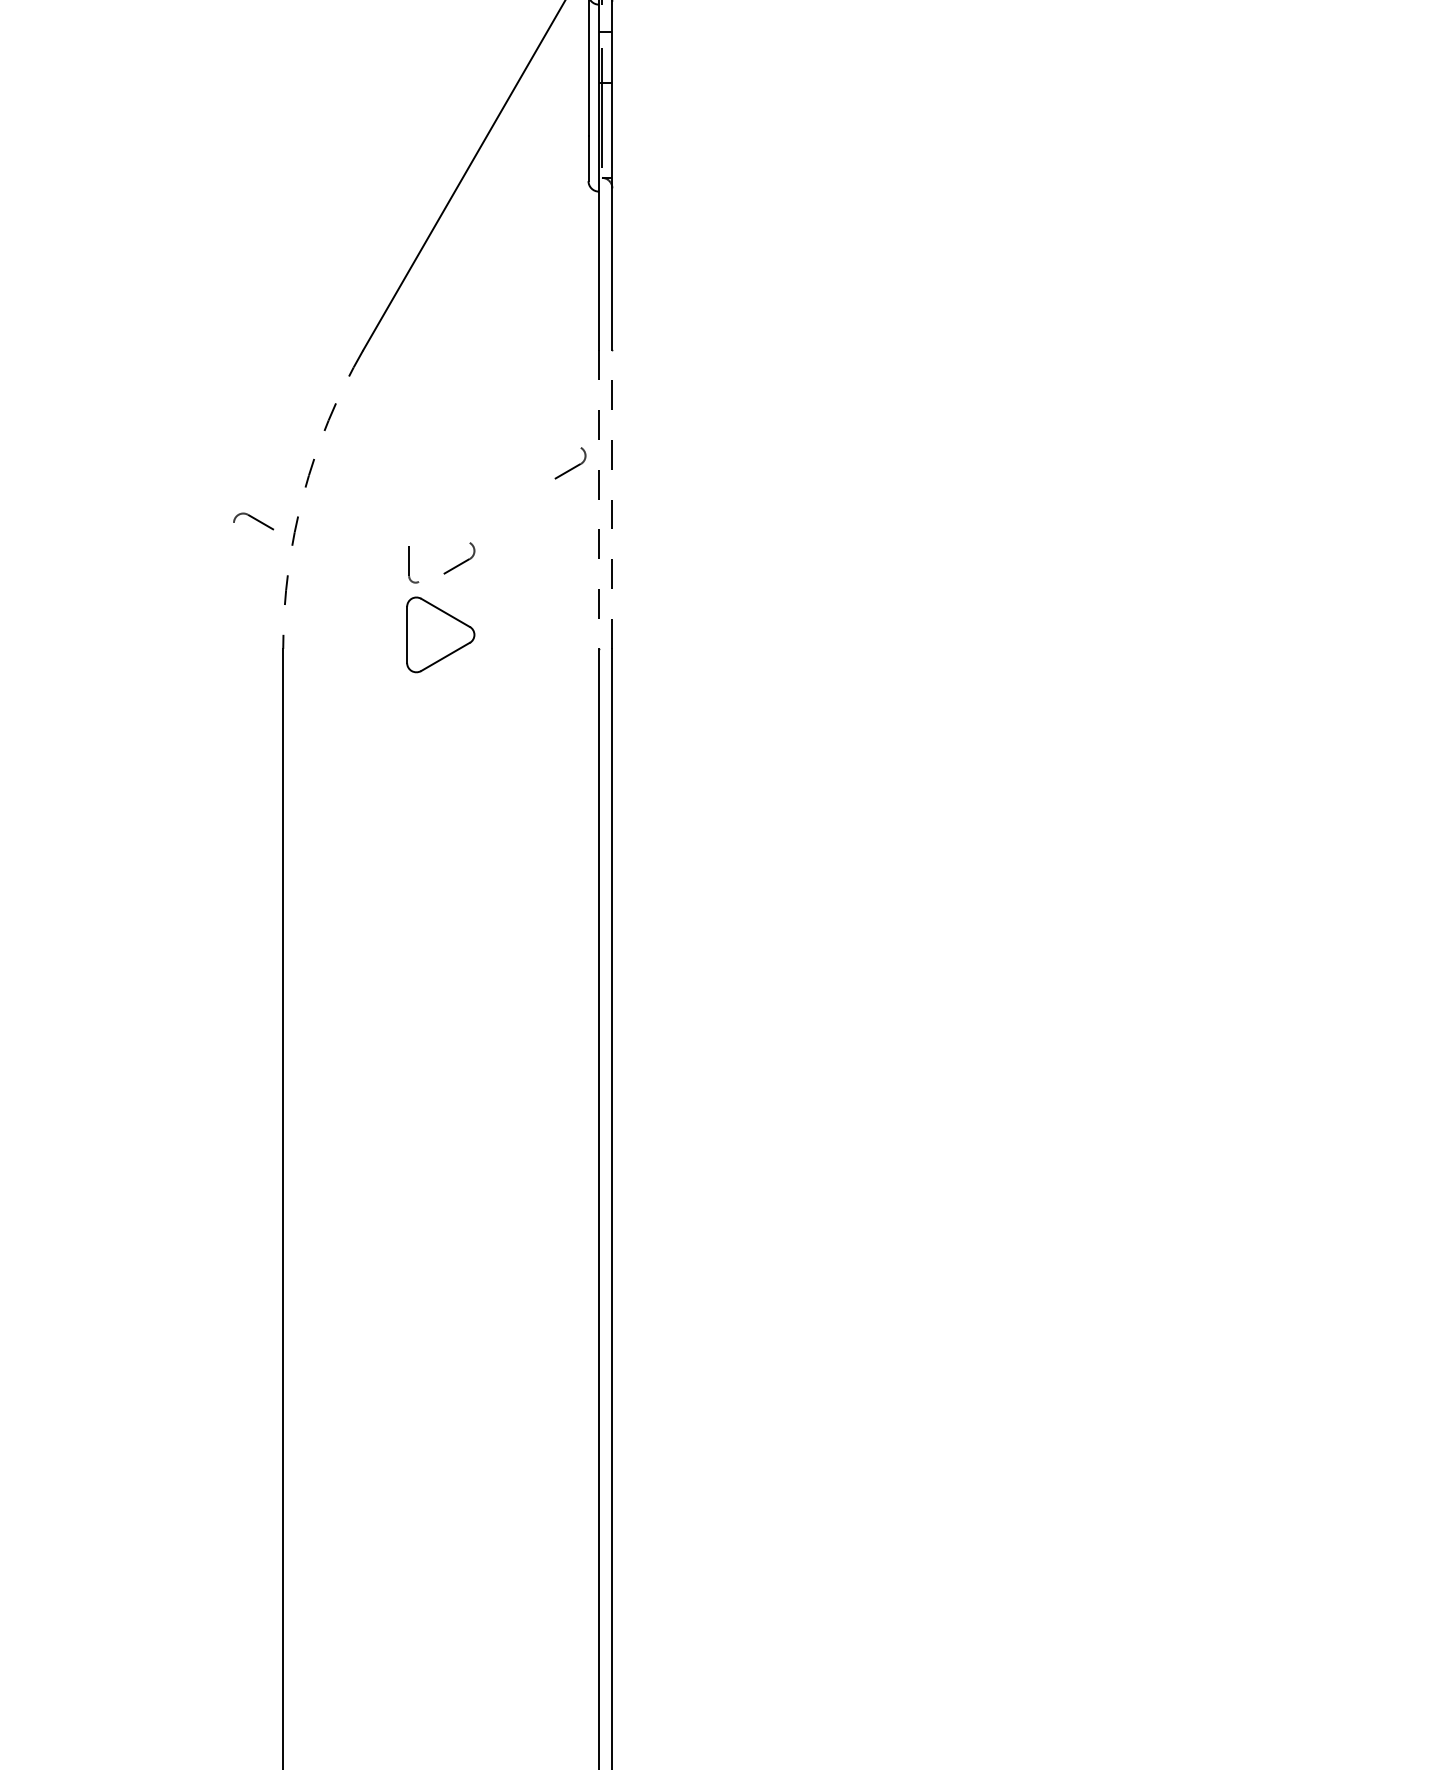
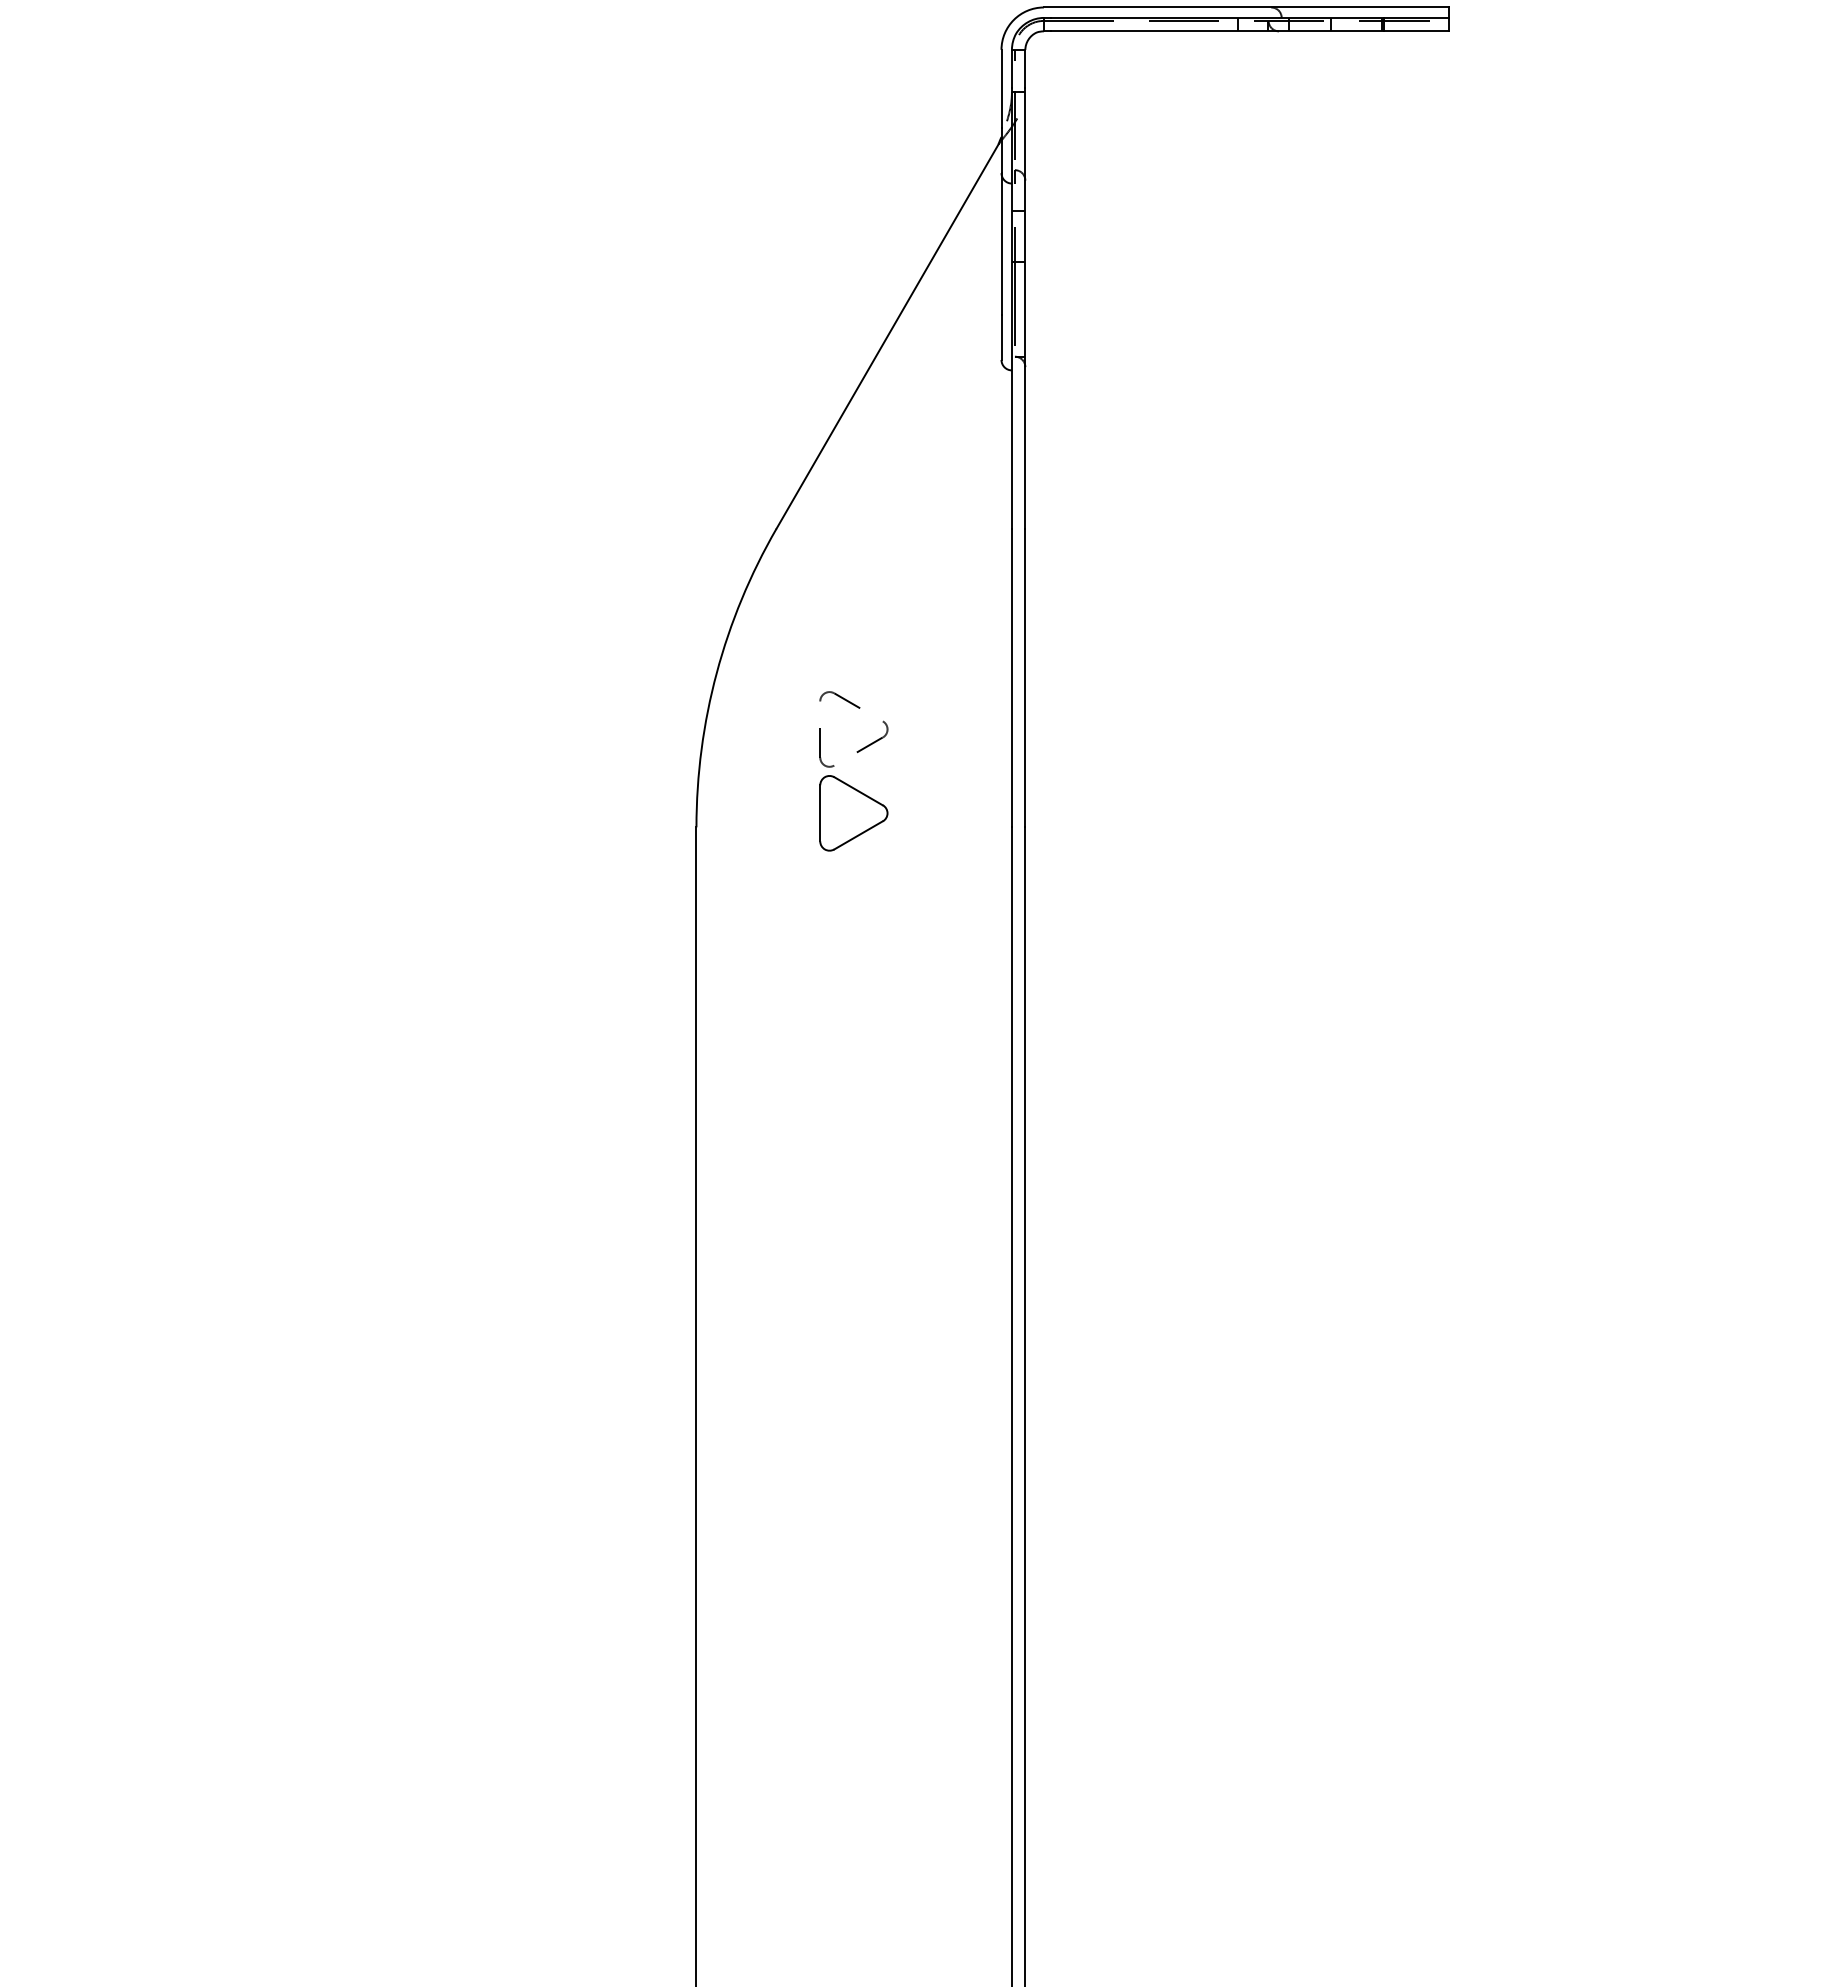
part: (570, 462) -> (983, 641), removed
arc: (303, 493) -> (716, 672), dashed -> solid
line: (612, 498) -> (1025, 677), dashed -> solid
line: (598, 499) -> (1011, 678), dashed -> solid
part: (253, 520) -> (839, 699), moved
part: (413, 569) -> (826, 747), size x1.43

